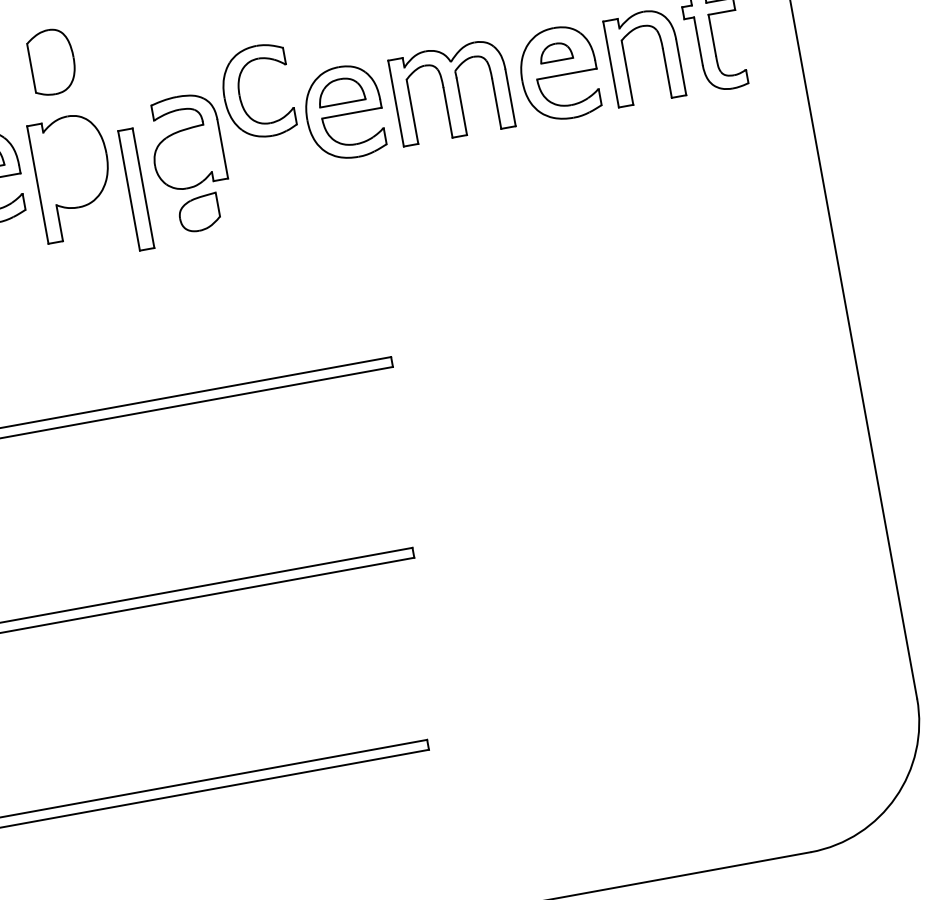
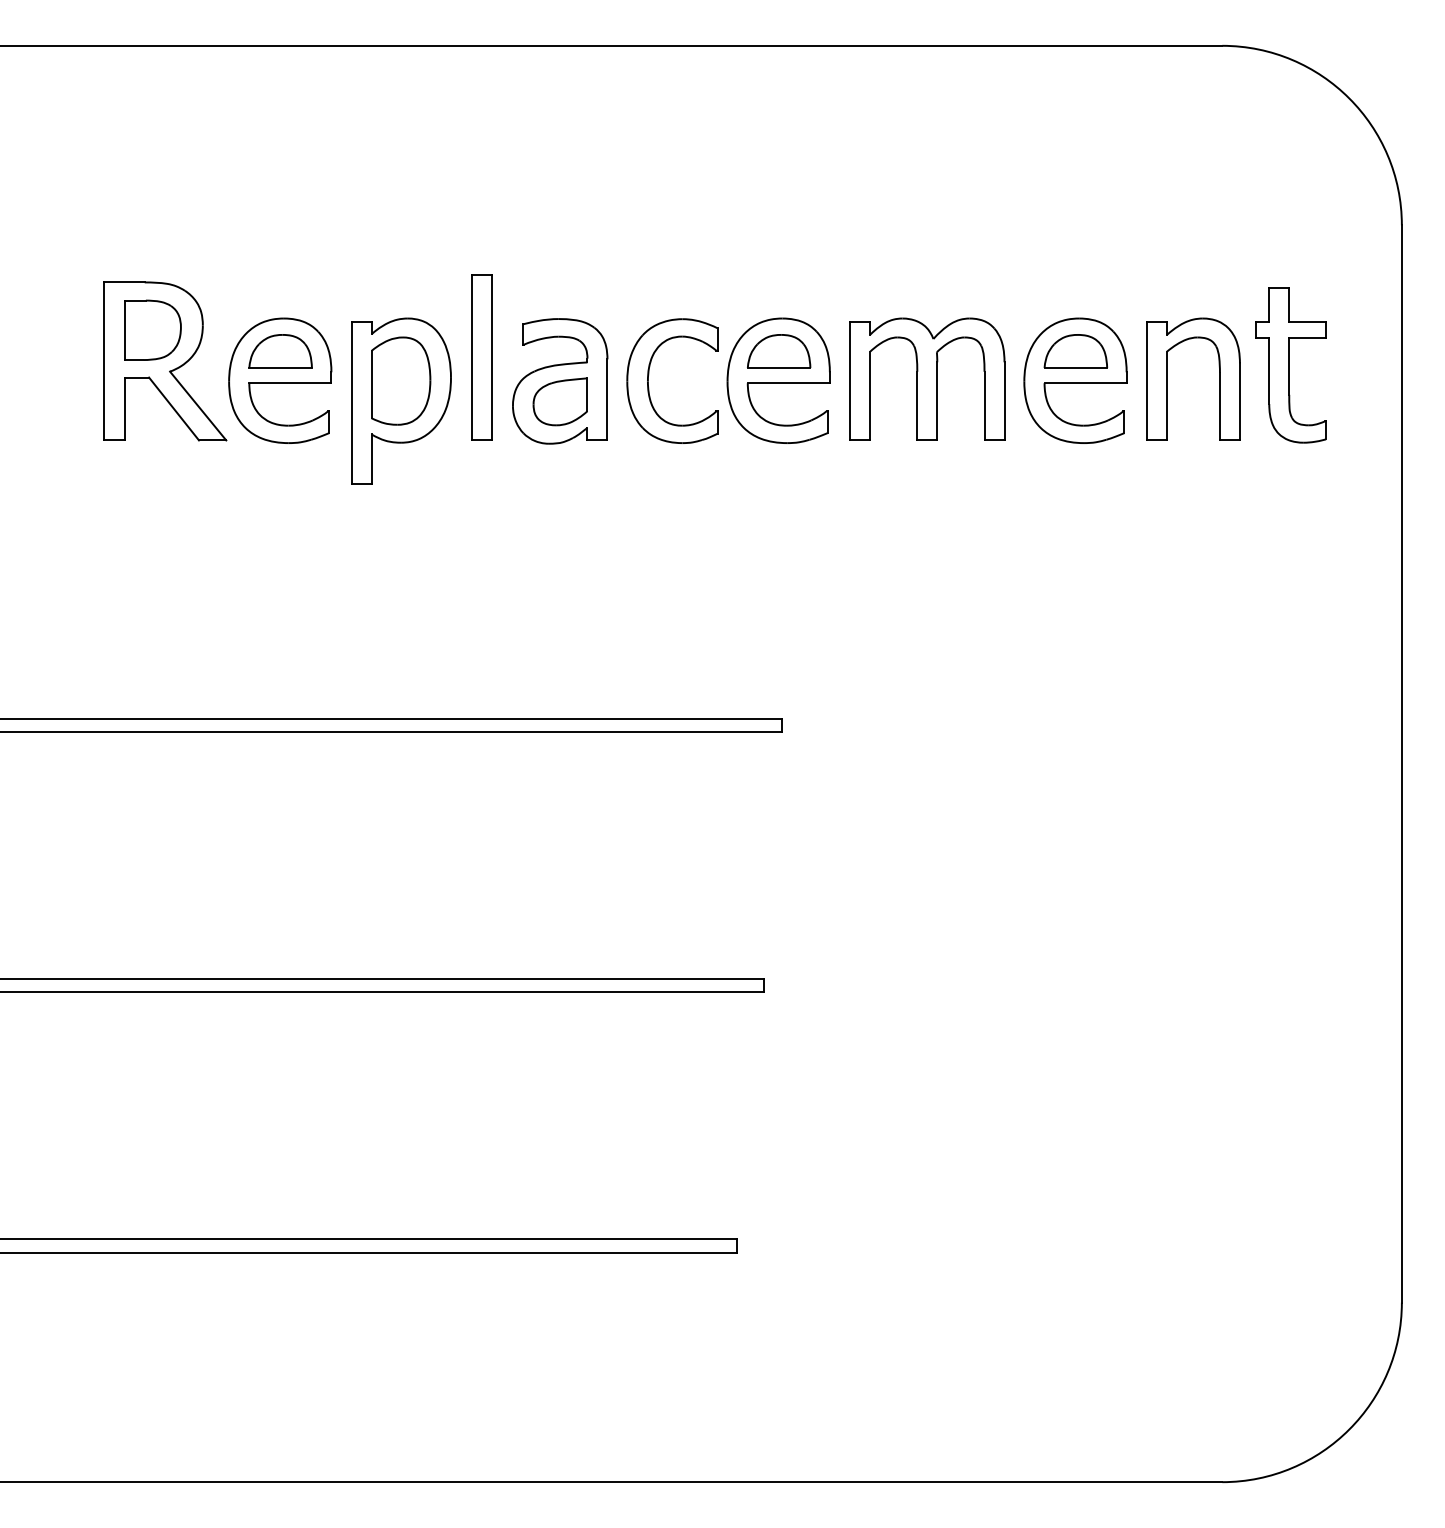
part: (555, 52) -> (1075, 351), size x1.43
part: (52, 61) -> (401, 380), moved
part: (239, 90) -> (649, 374), moved
part: (135, 189) -> (481, 357), moved
part: (198, 213) -> (559, 401), moved

